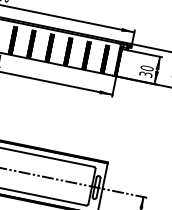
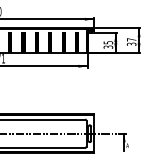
text: (147, 68) -> (108, 42), 30 -> 35

